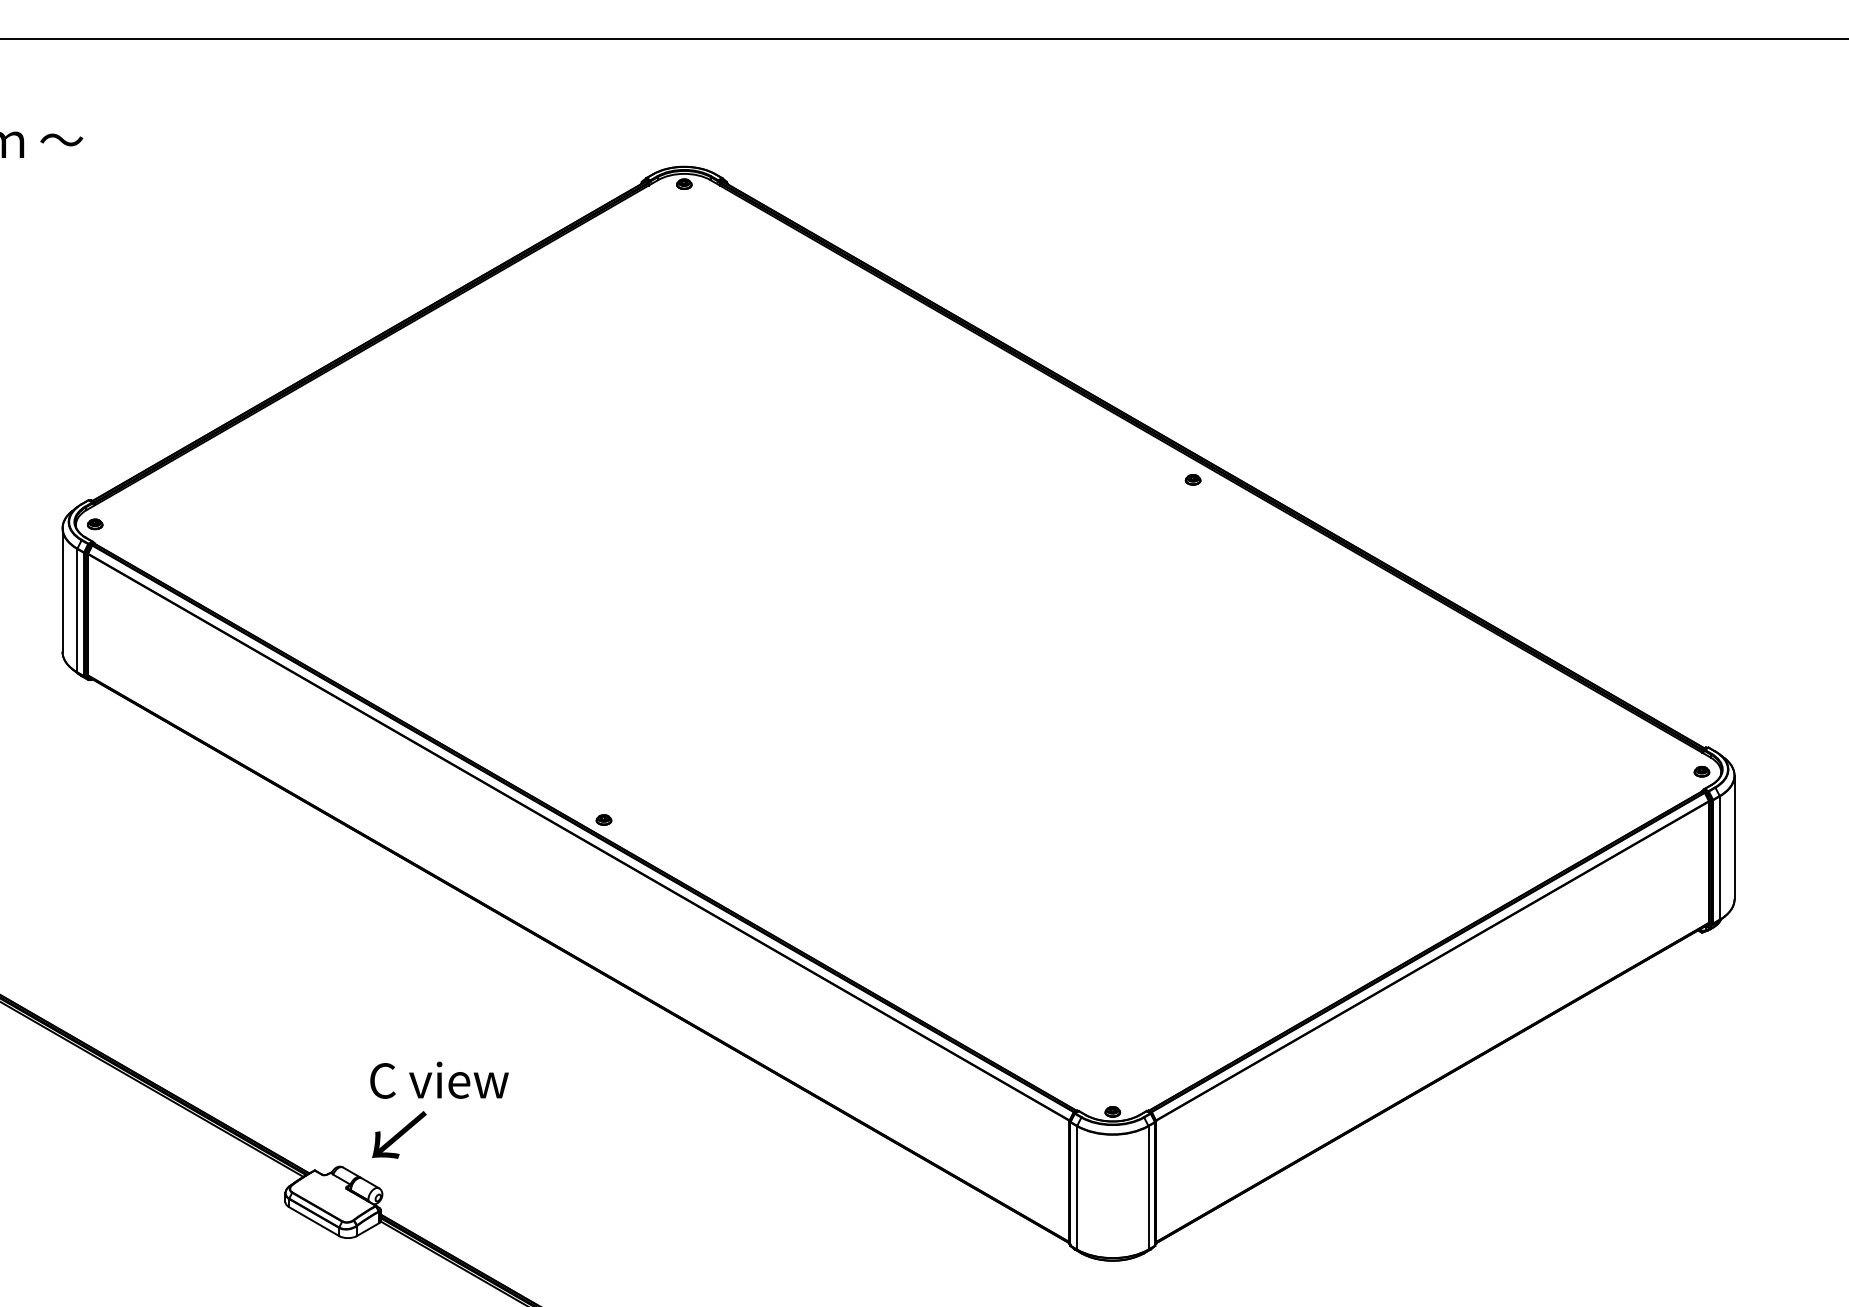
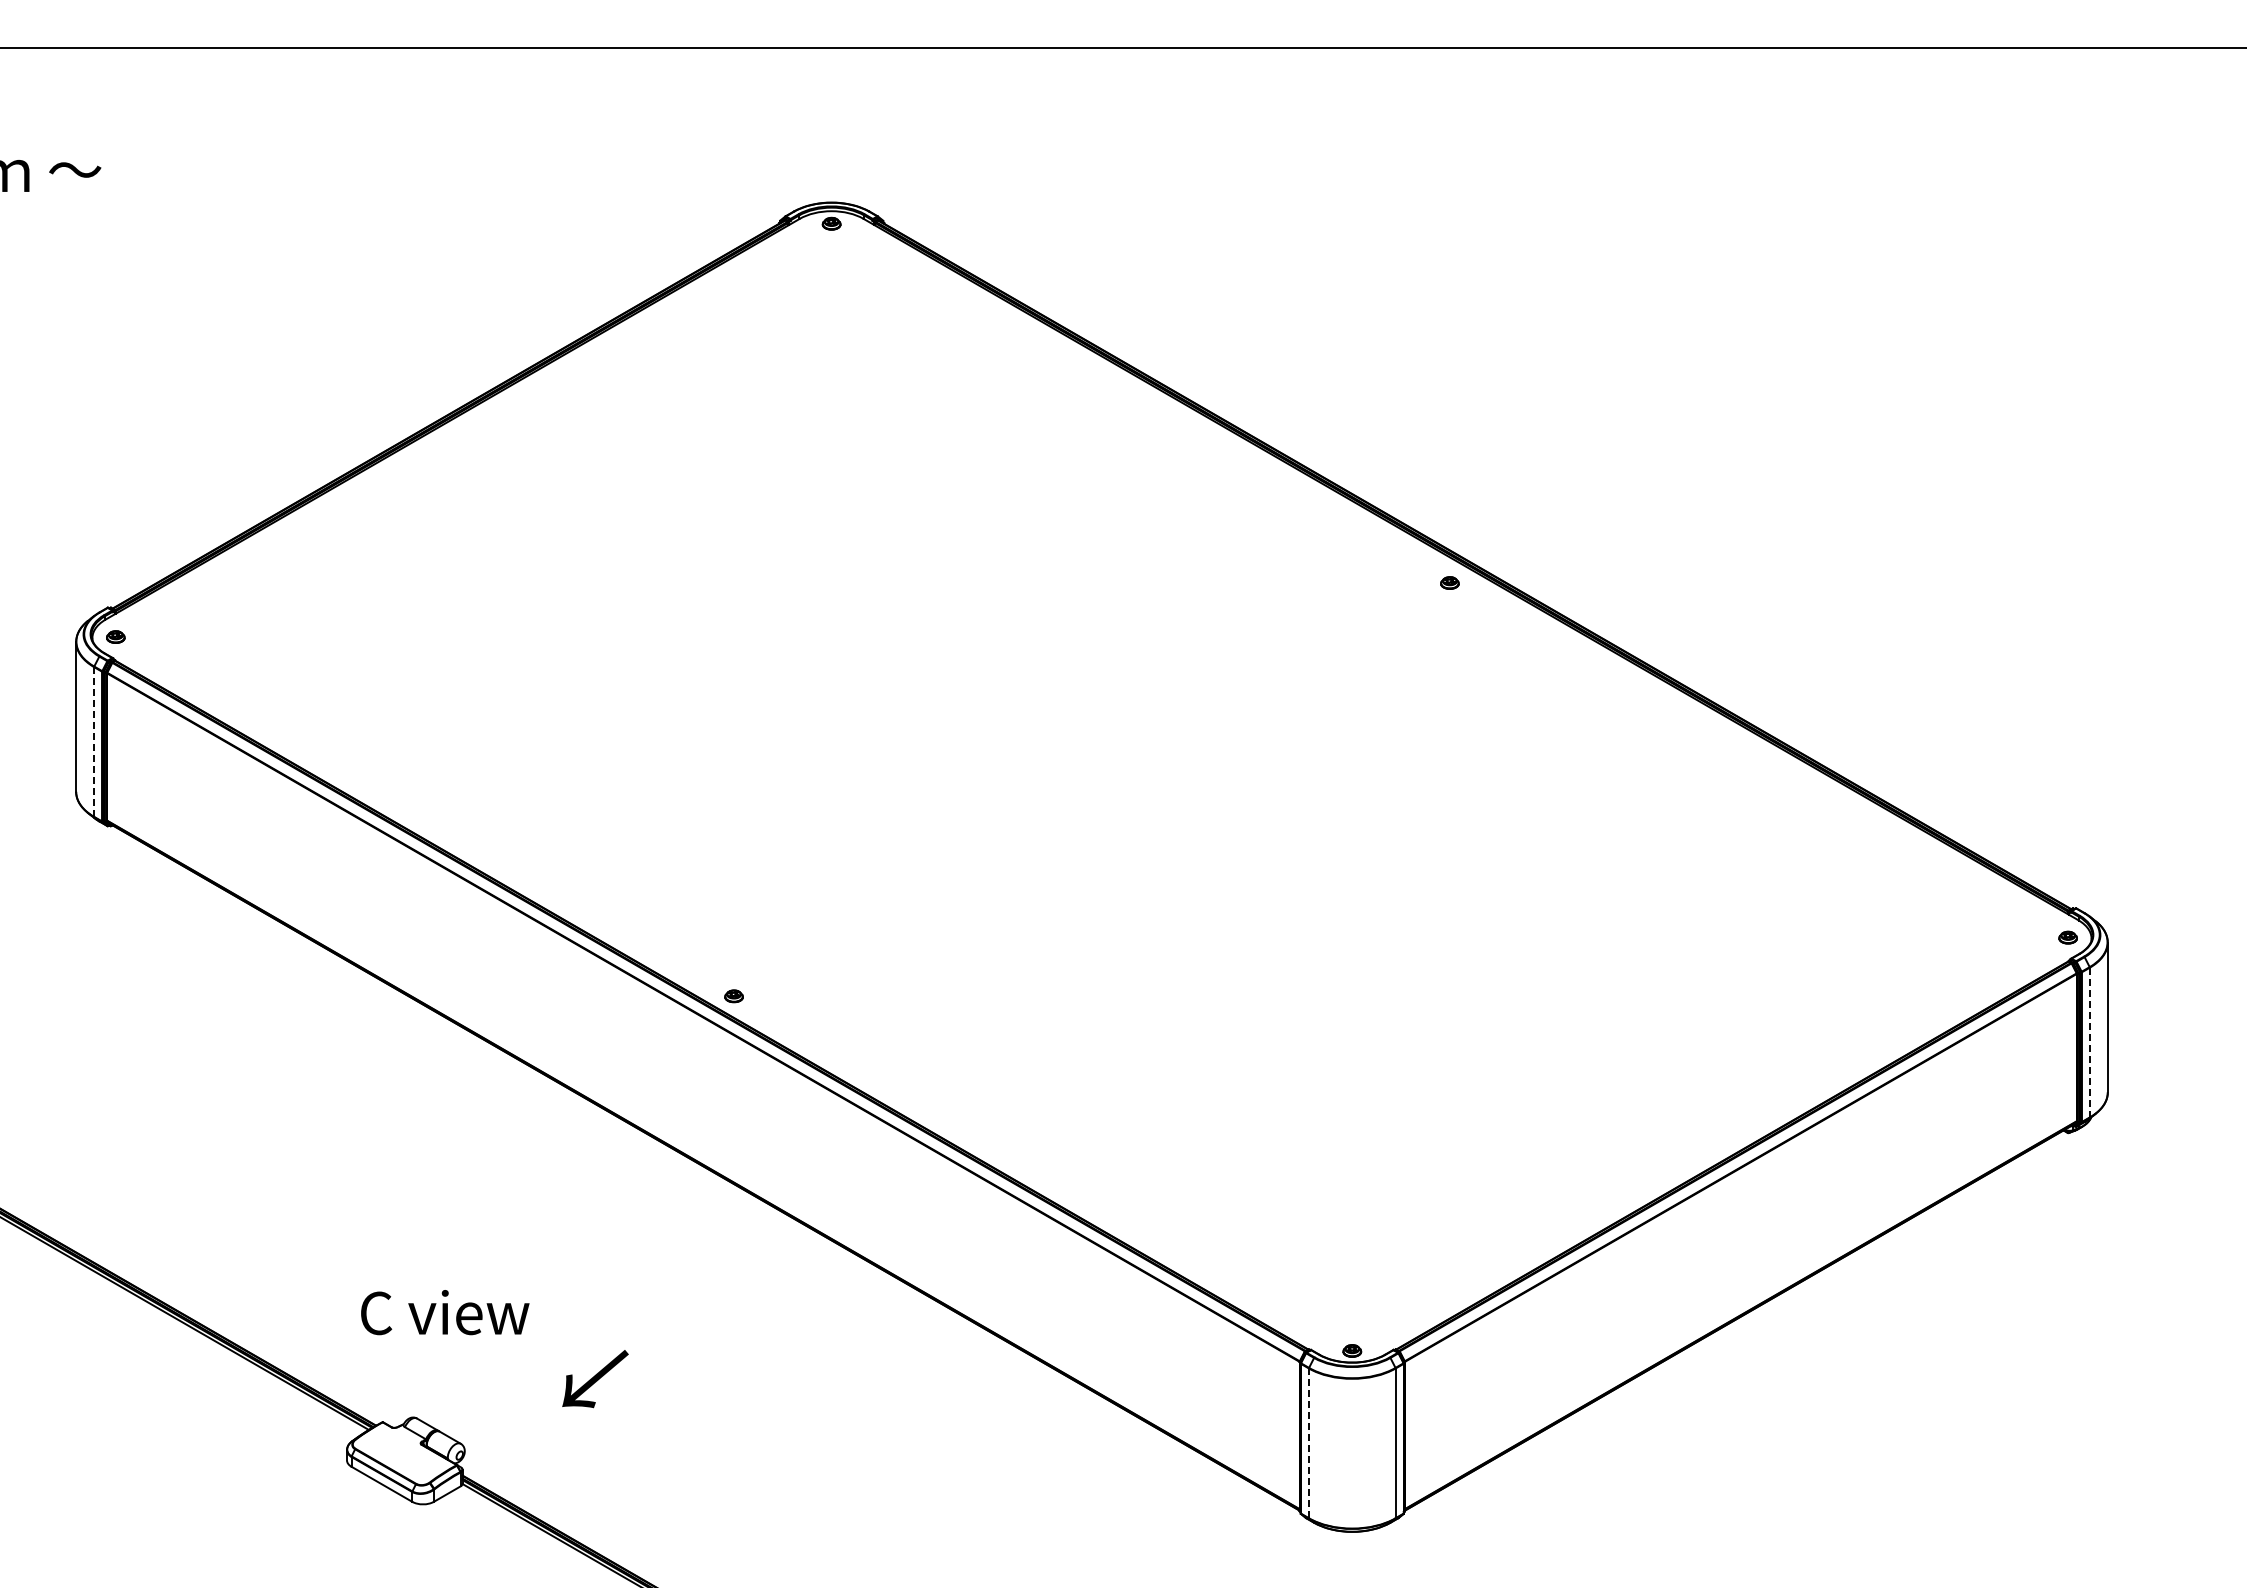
line: (77, 610) -> (94, 741), solid -> dashed
line: (1719, 858) -> (2089, 1042), solid -> dashed
text: (439, 1080) -> (445, 1312), moved
text: (399, 1135) -> (595, 1379), moved
line: (1076, 1188) -> (1308, 1443), solid -> dashed

